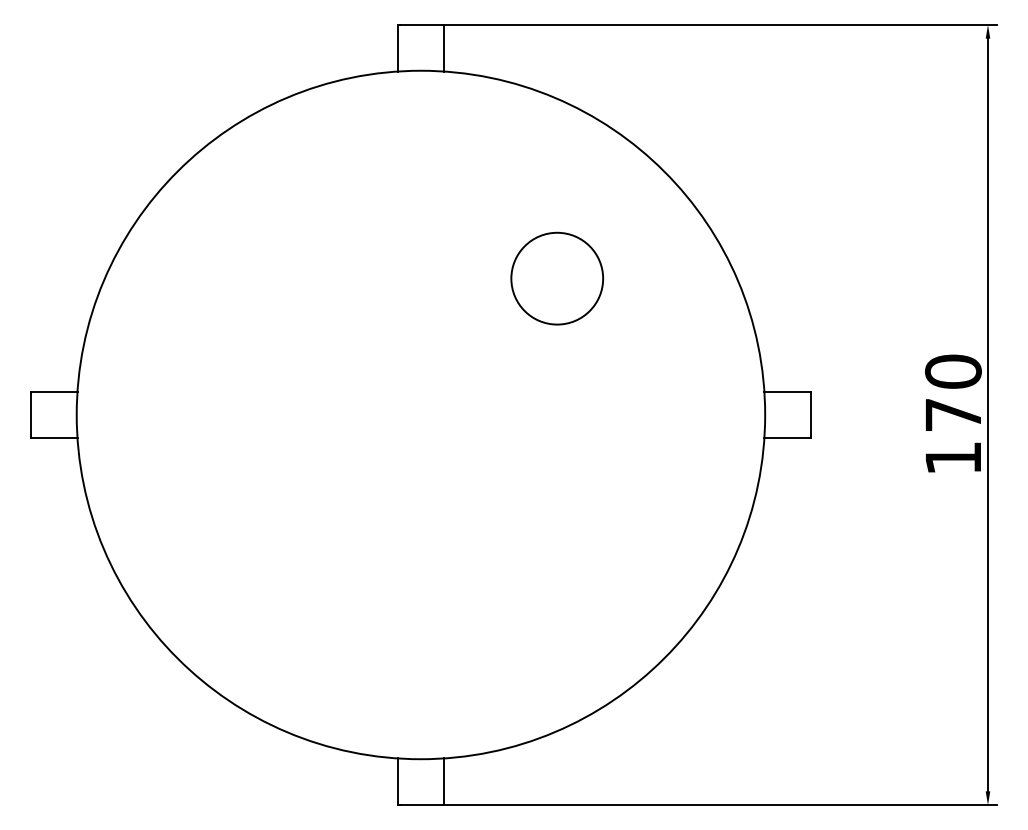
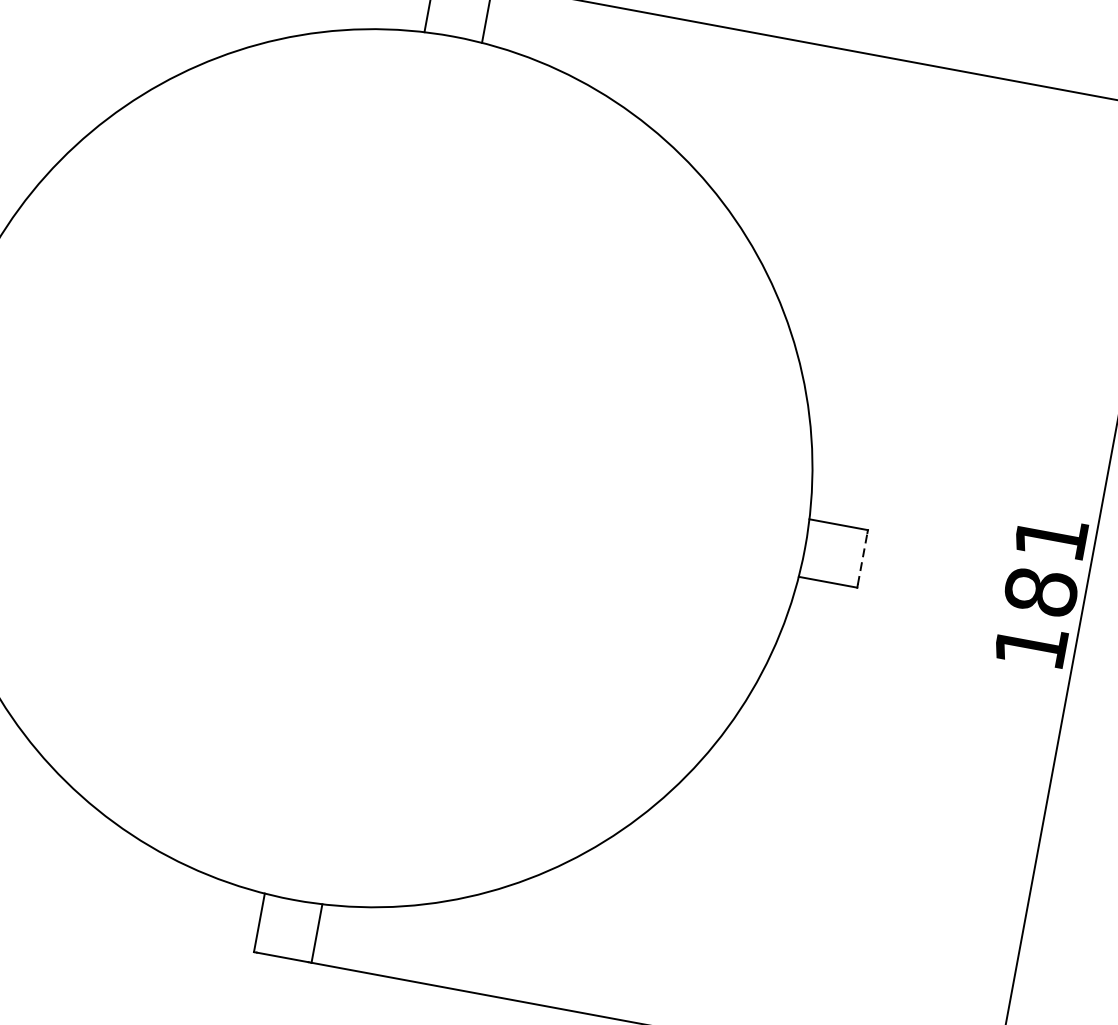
circle: (556, 278) -> (575, 328), removed
text: (953, 392) -> (1046, 563), 170 -> 181
line: (811, 414) -> (863, 558), solid -> dashed

